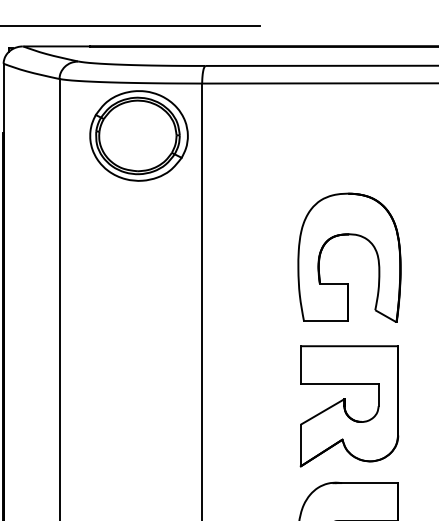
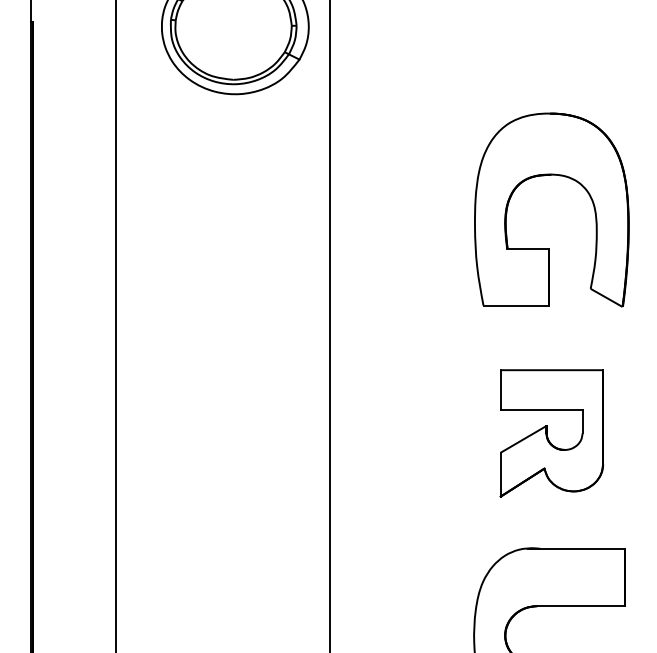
part: (349, 406) -> (551, 433), size x0.7

